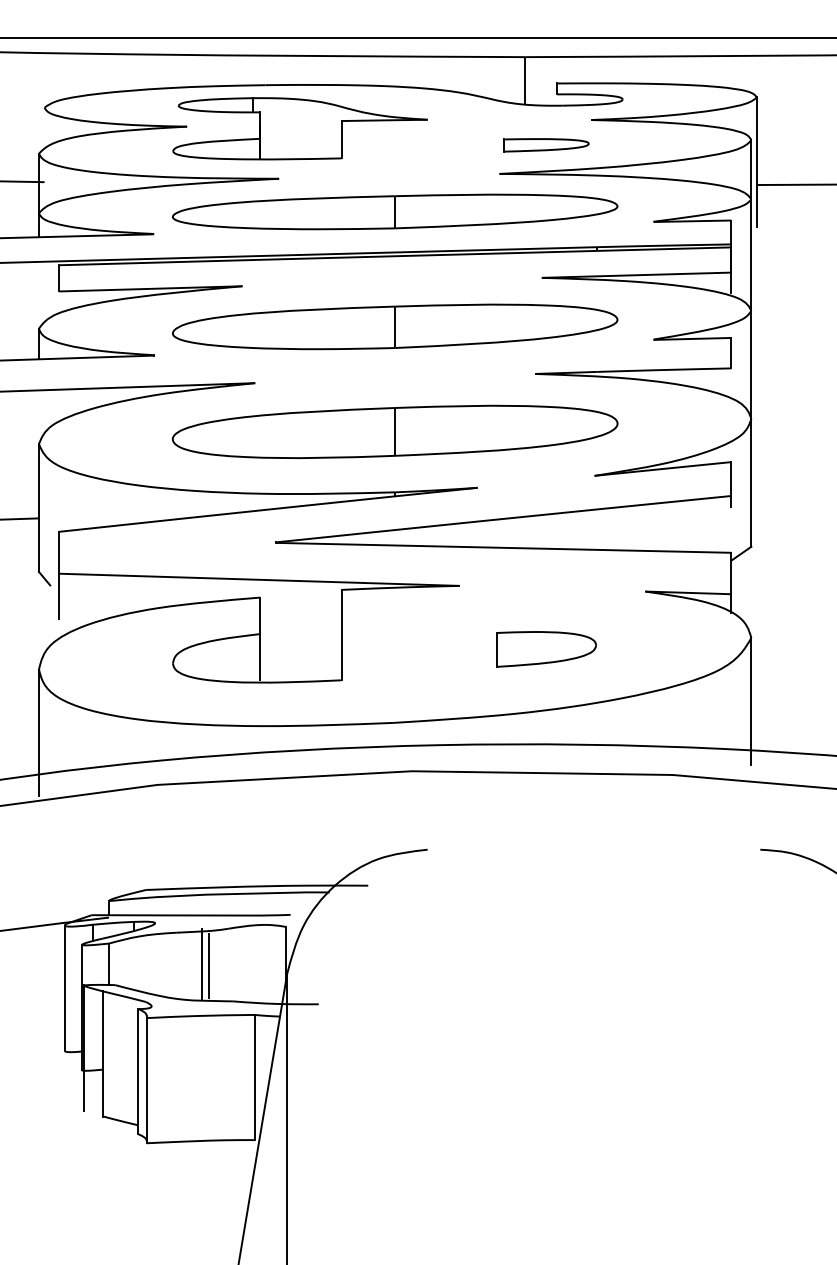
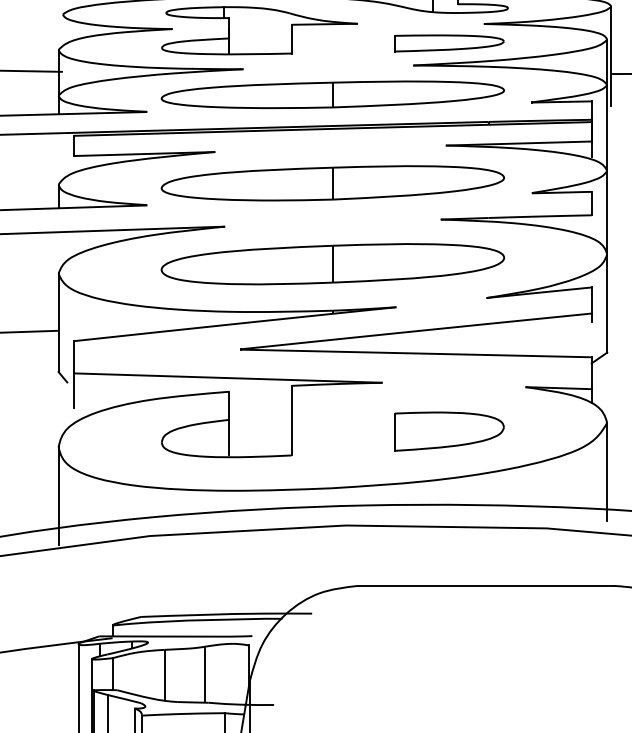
part: (546, 145) -> (449, 43), size x1.67
part: (546, 649) -> (449, 431), size x1.43
line: (593, 849) -> (485, 585), added
line: (201, 963) -> (204, 673), moved
line: (208, 965) -> (164, 675), moved

